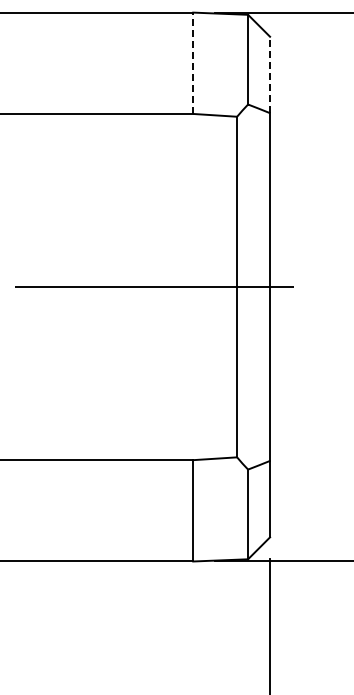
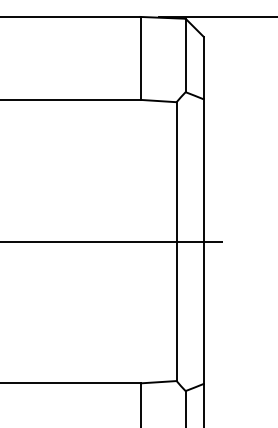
line: (193, 63) -> (140, 58), dashed -> solid
line: (270, 74) -> (203, 67), dashed -> solid

